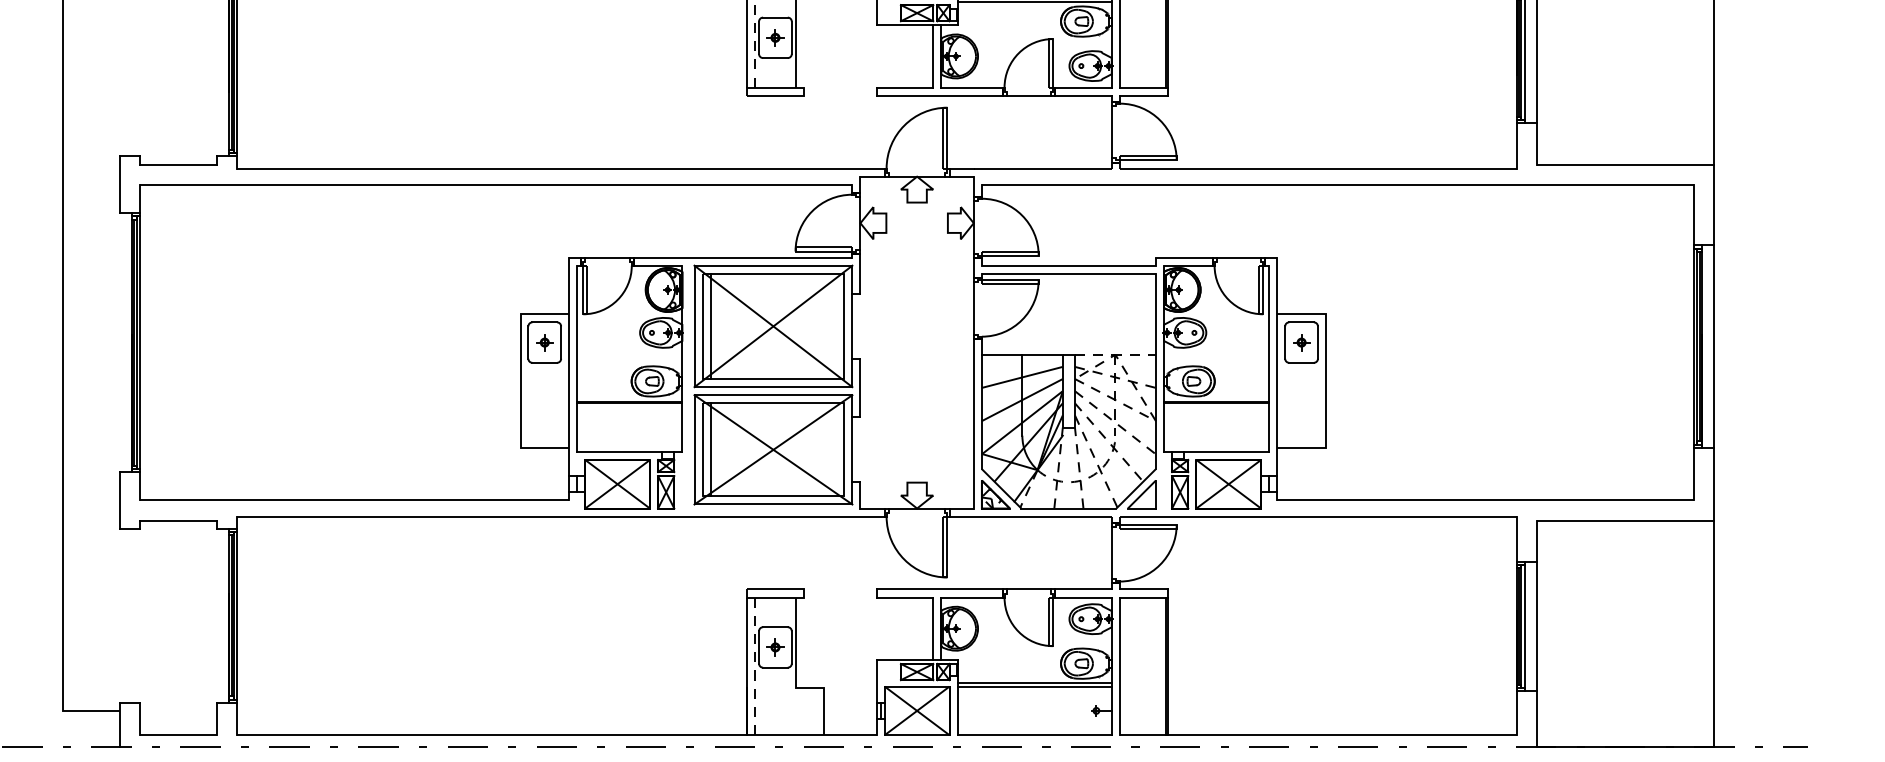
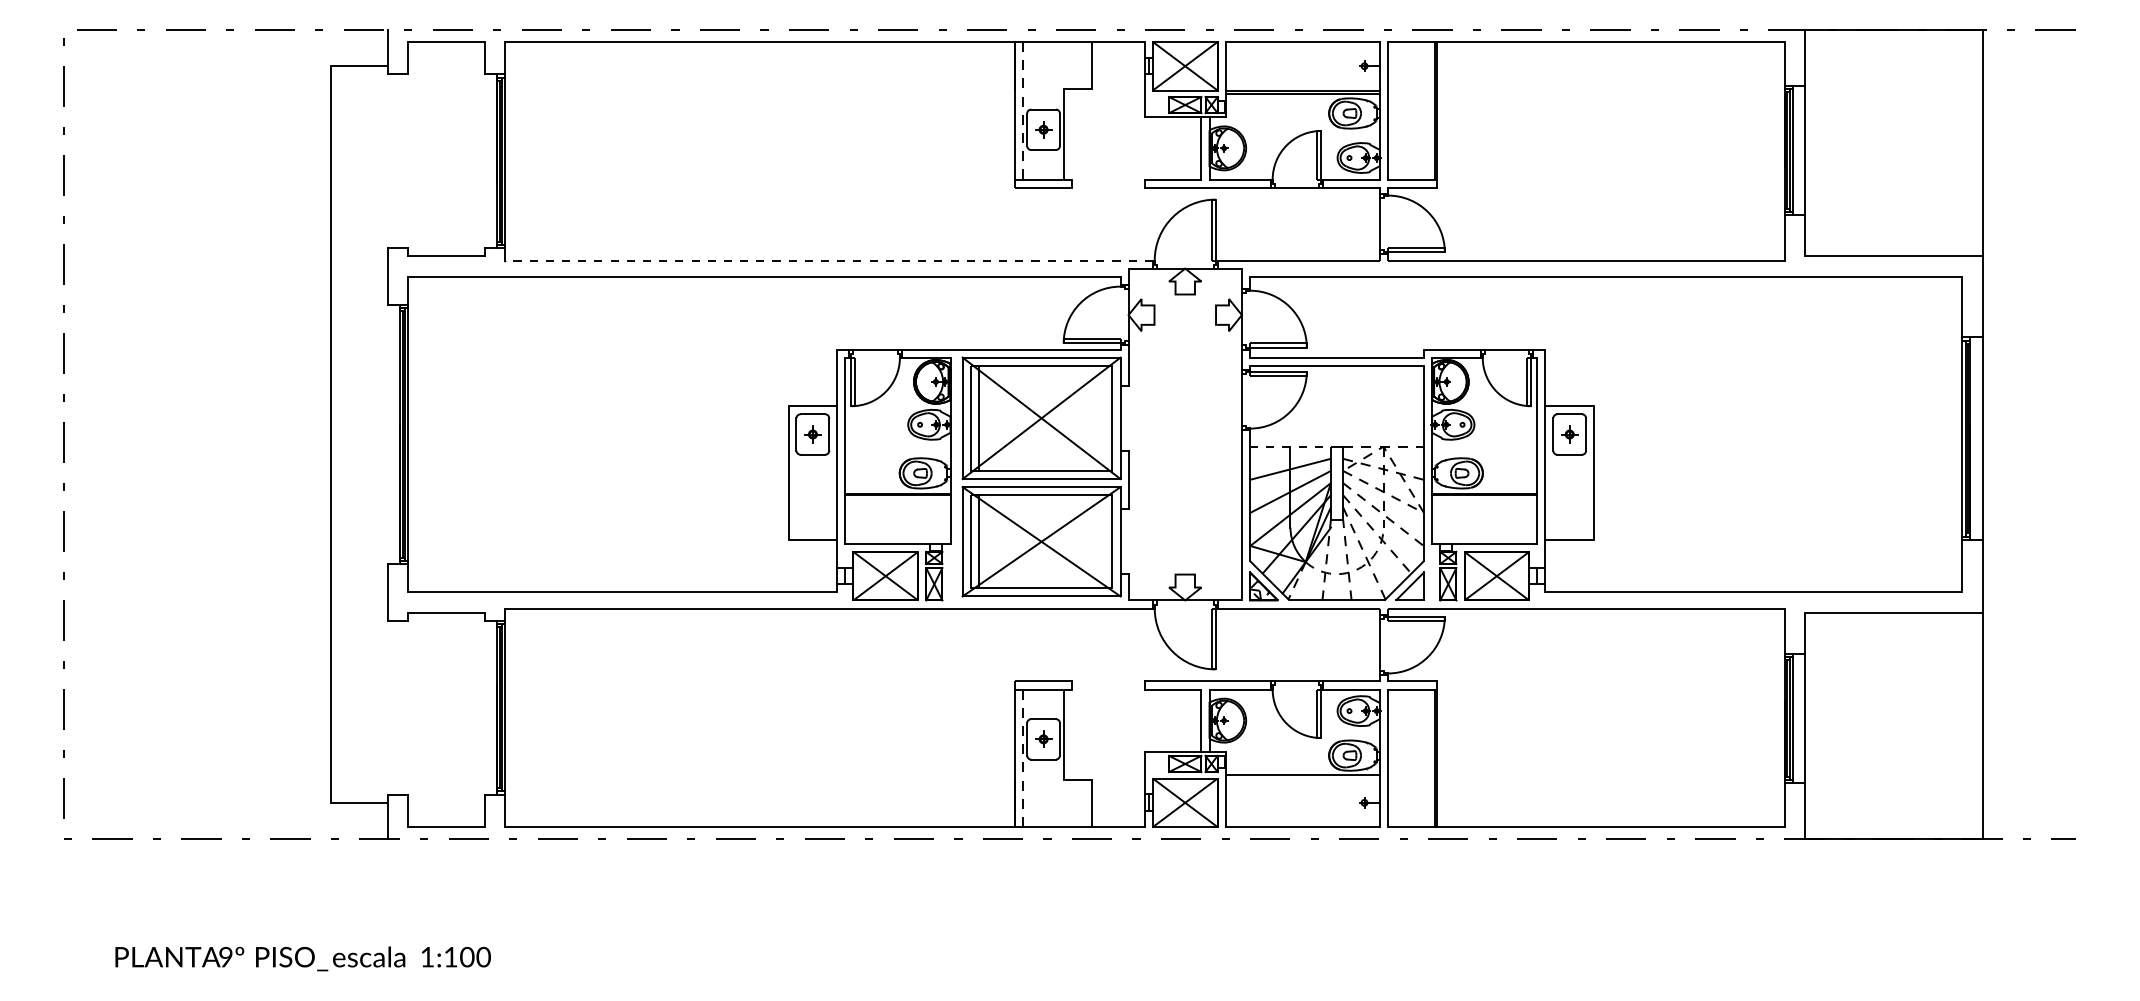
line: (561, 168) -> (829, 260), solid -> dashed
line: (1022, 354) -> (1290, 446), solid -> dashed
line: (1034, 686) -> (1302, 778), removed

